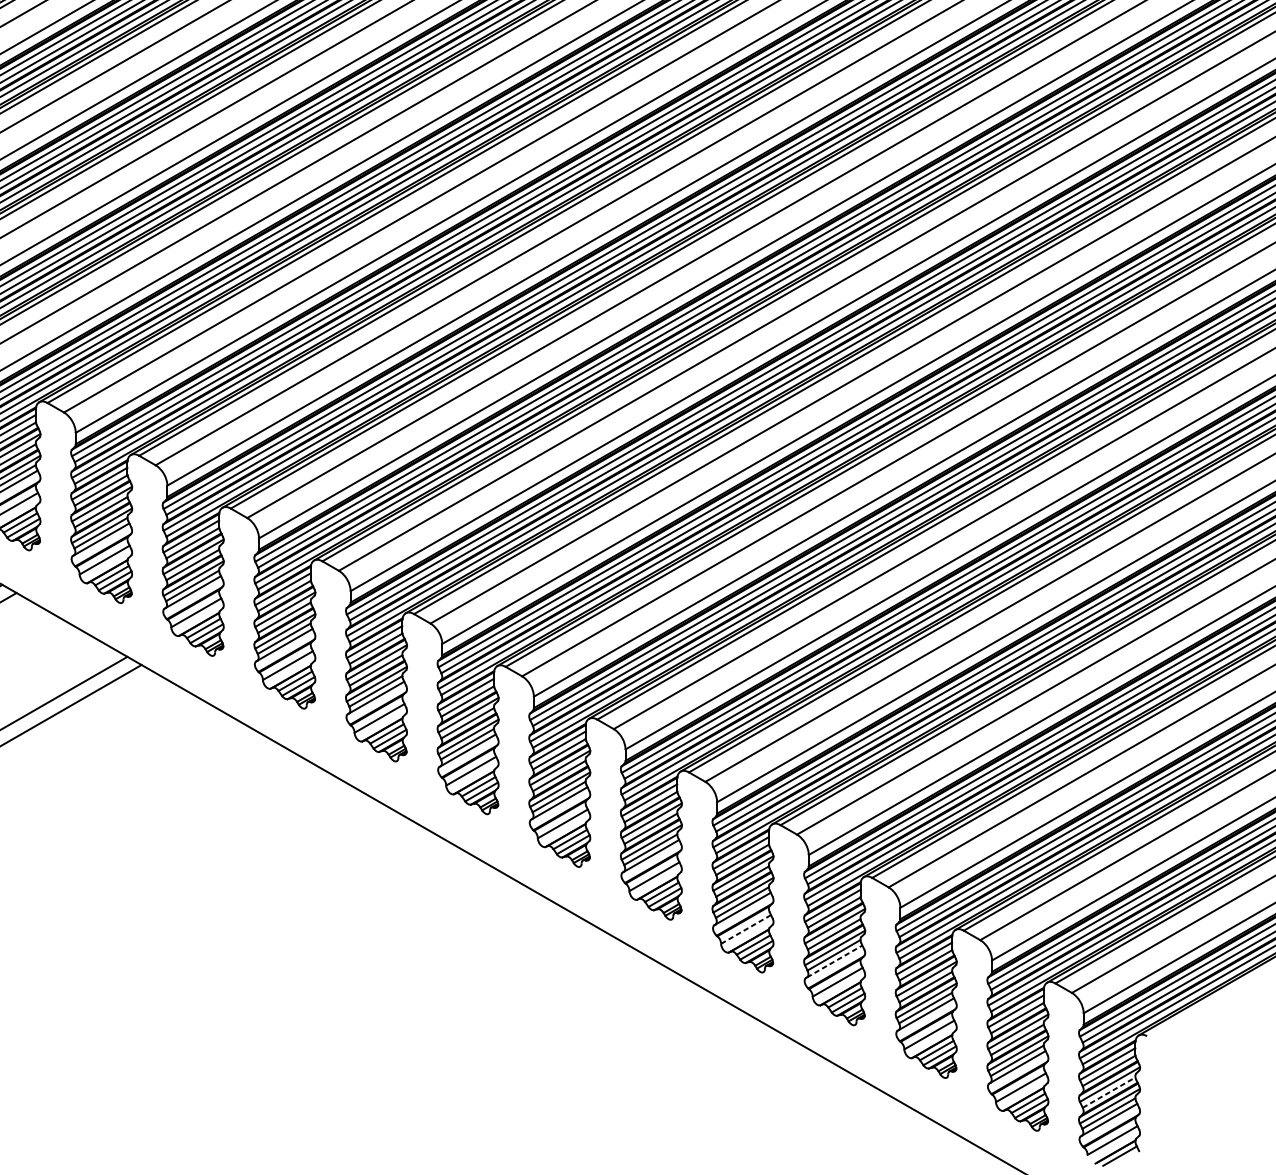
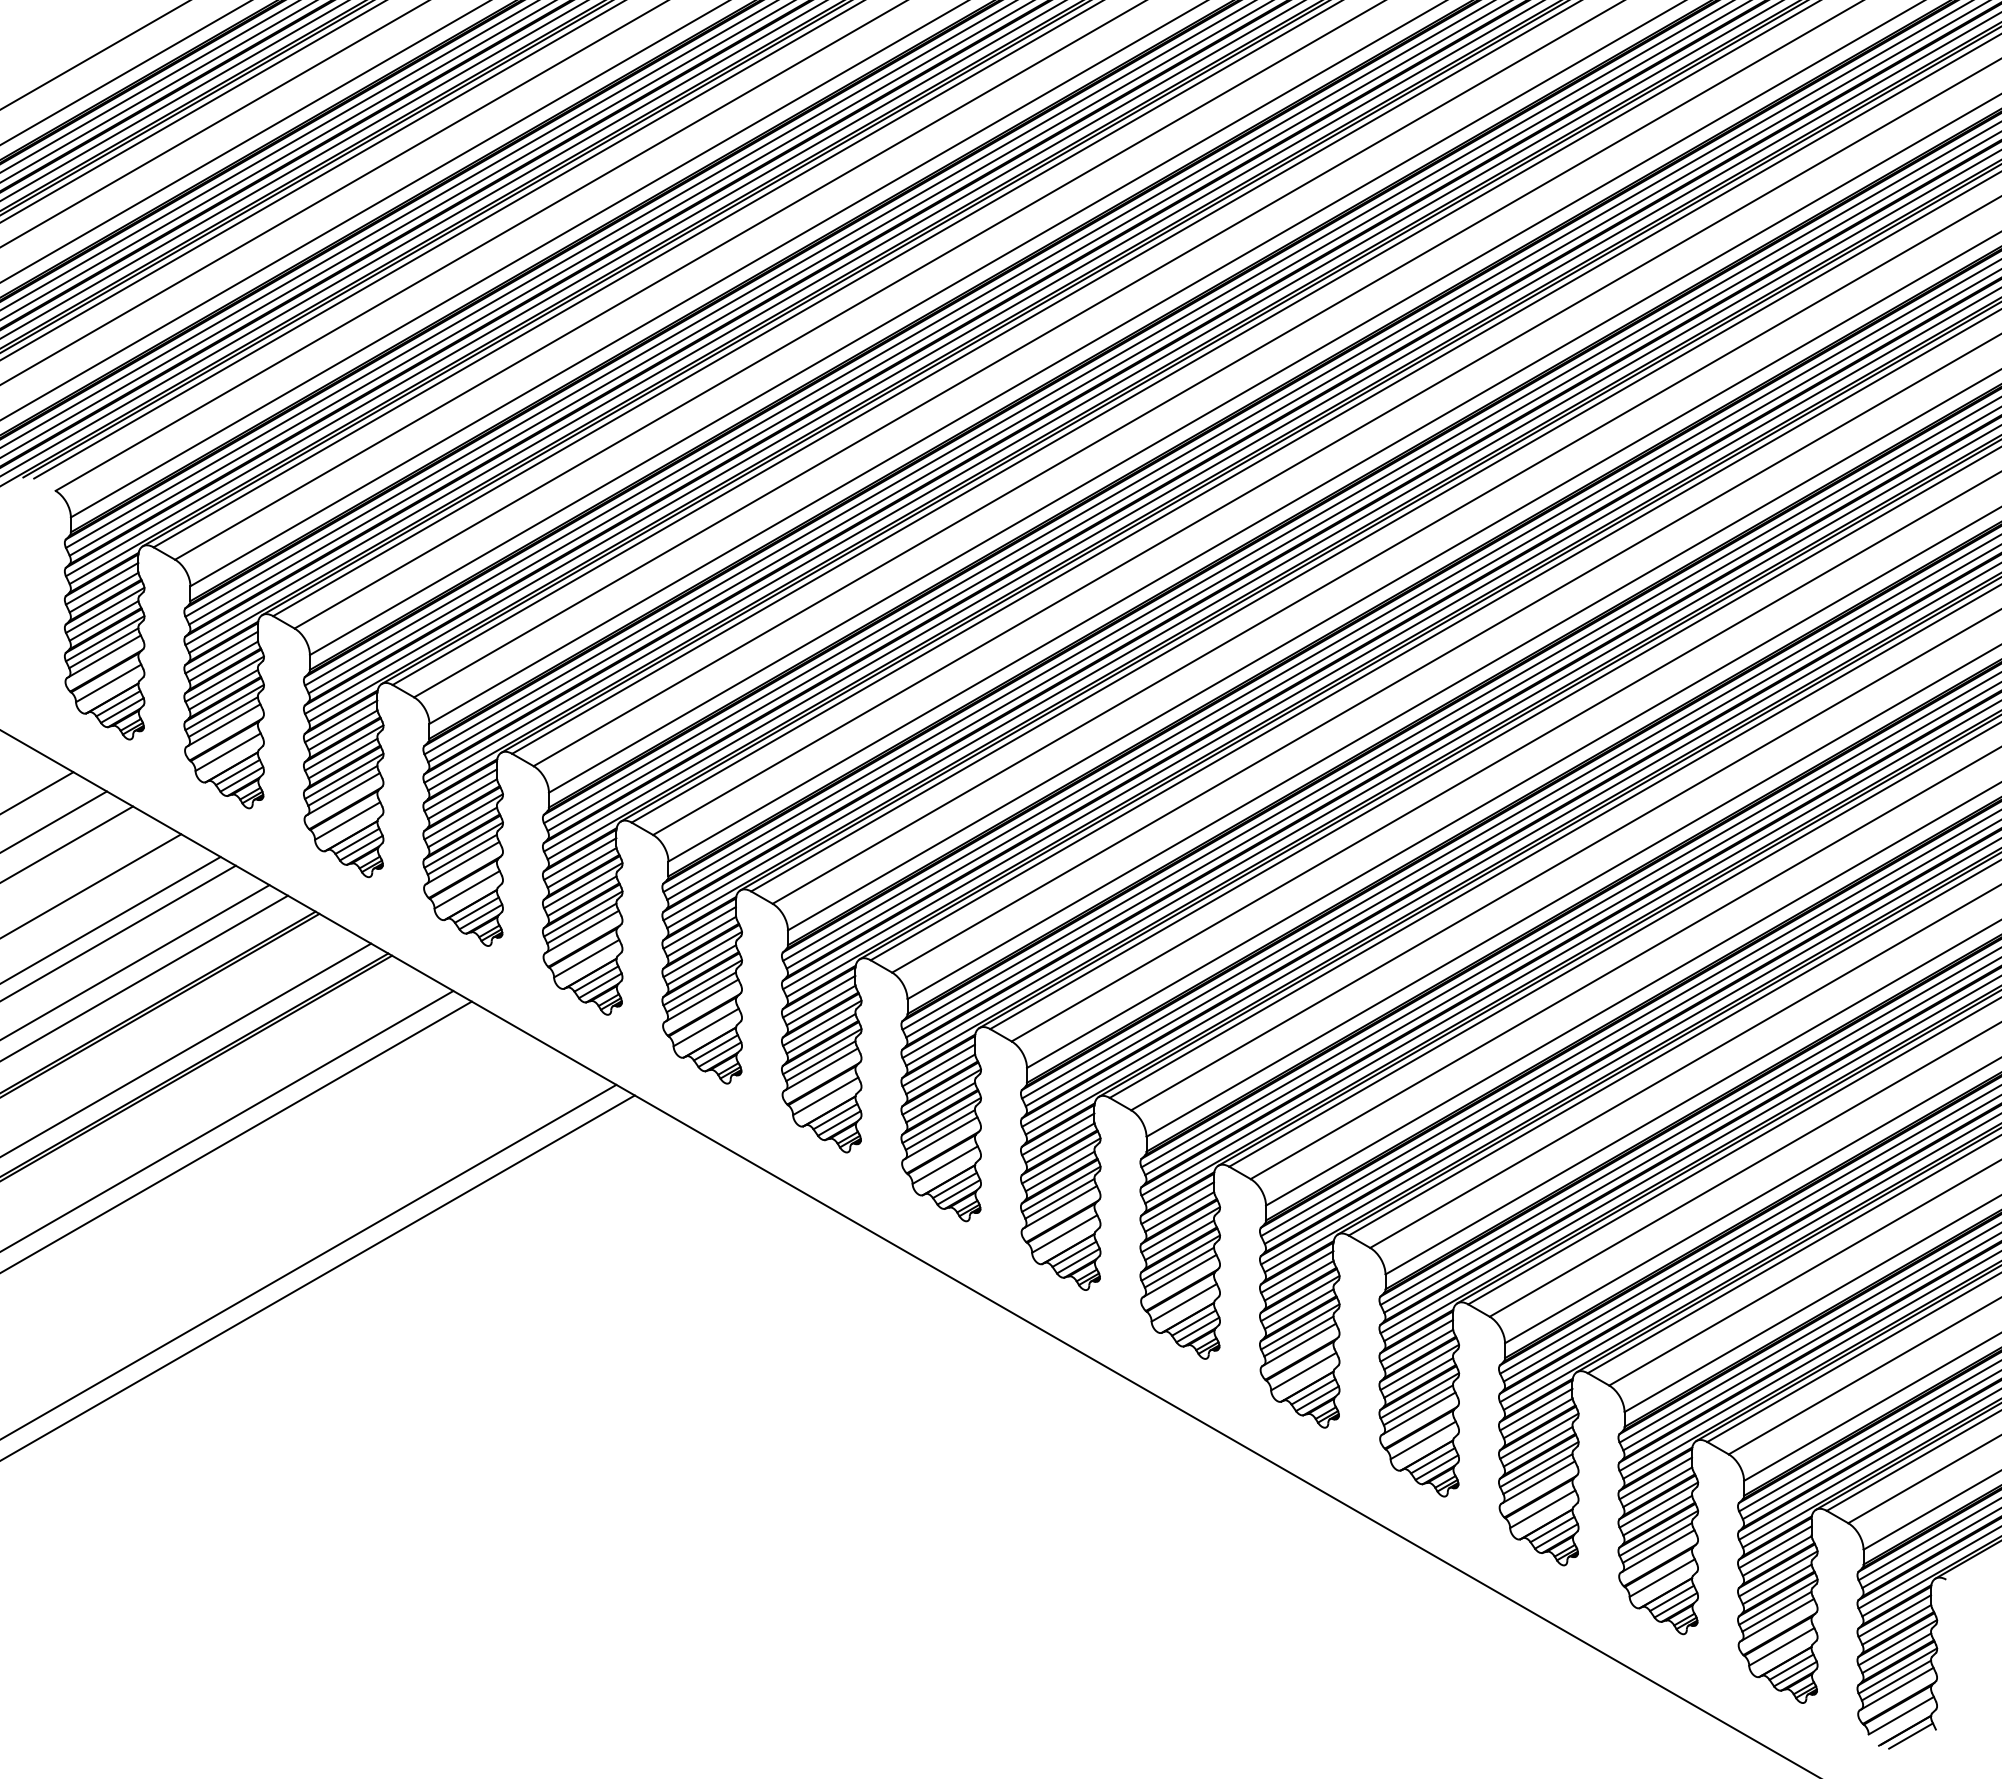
line: (746, 929) -> (1423, 1440), dashed -> solid
line: (834, 961) -> (1538, 1482), dashed -> solid
line: (1108, 1092) -> (1896, 1653), dashed -> solid

